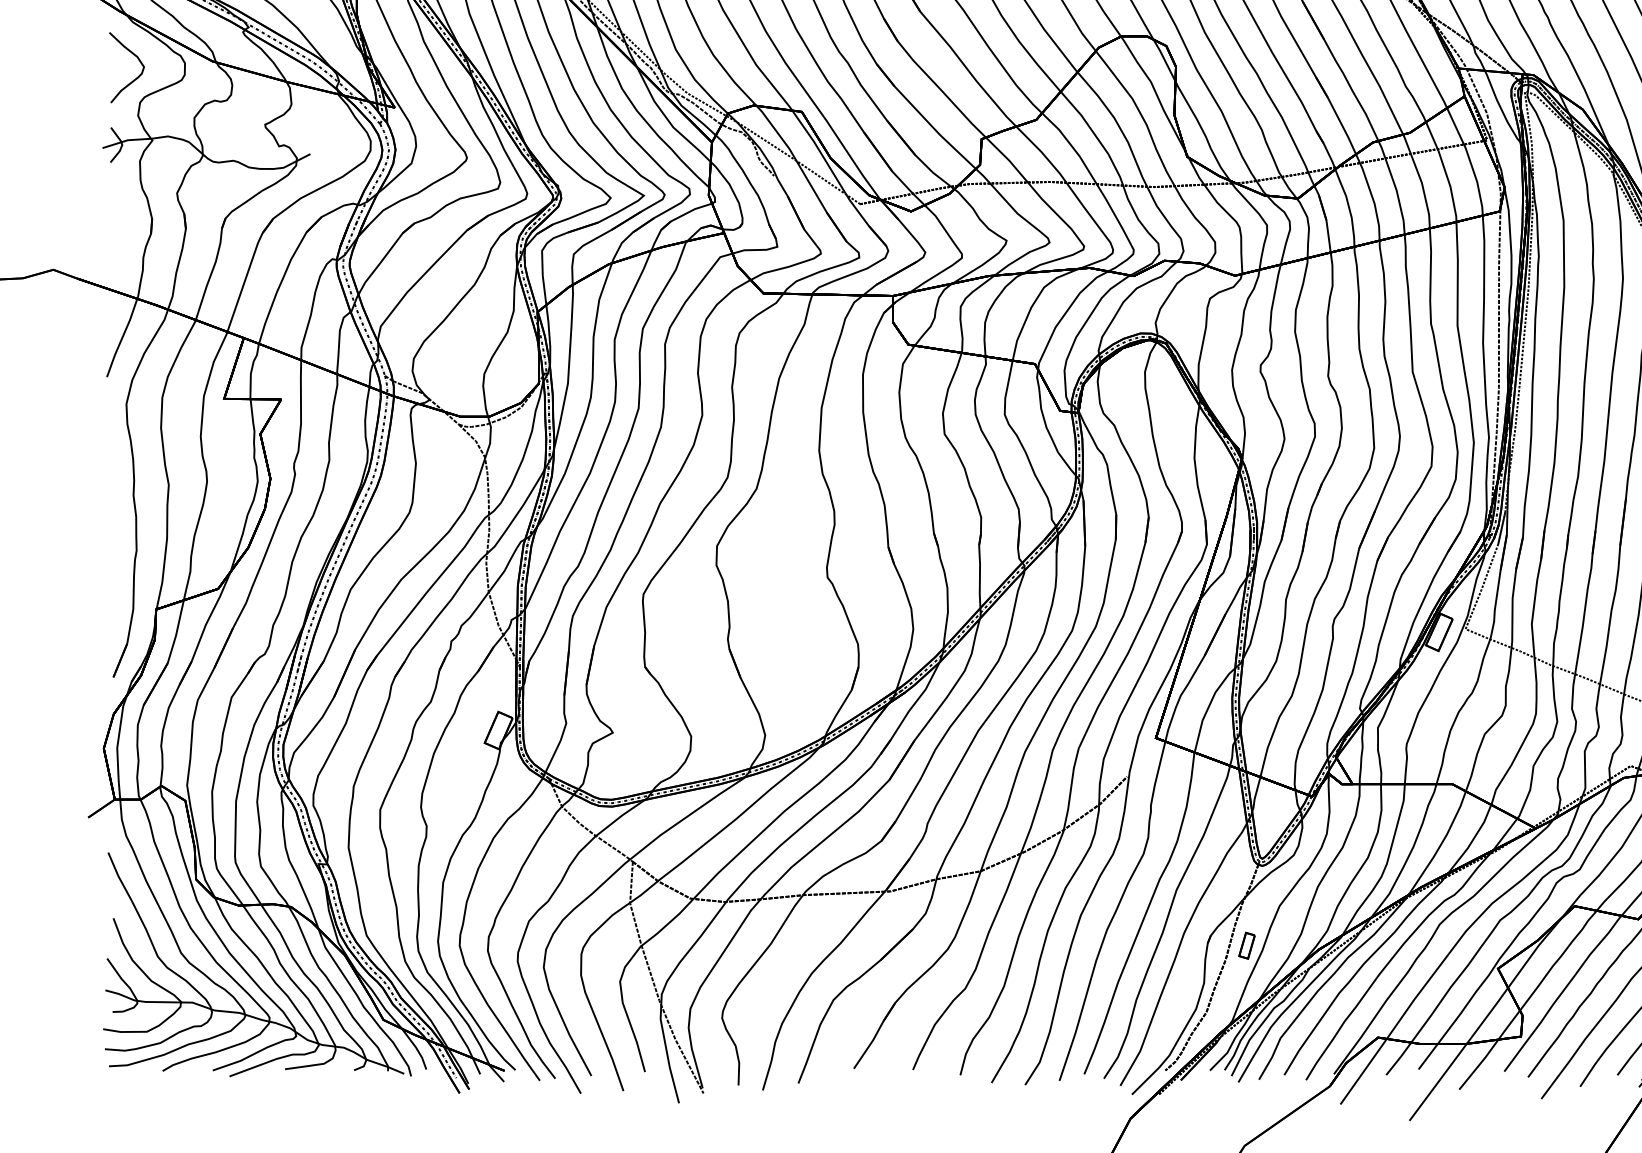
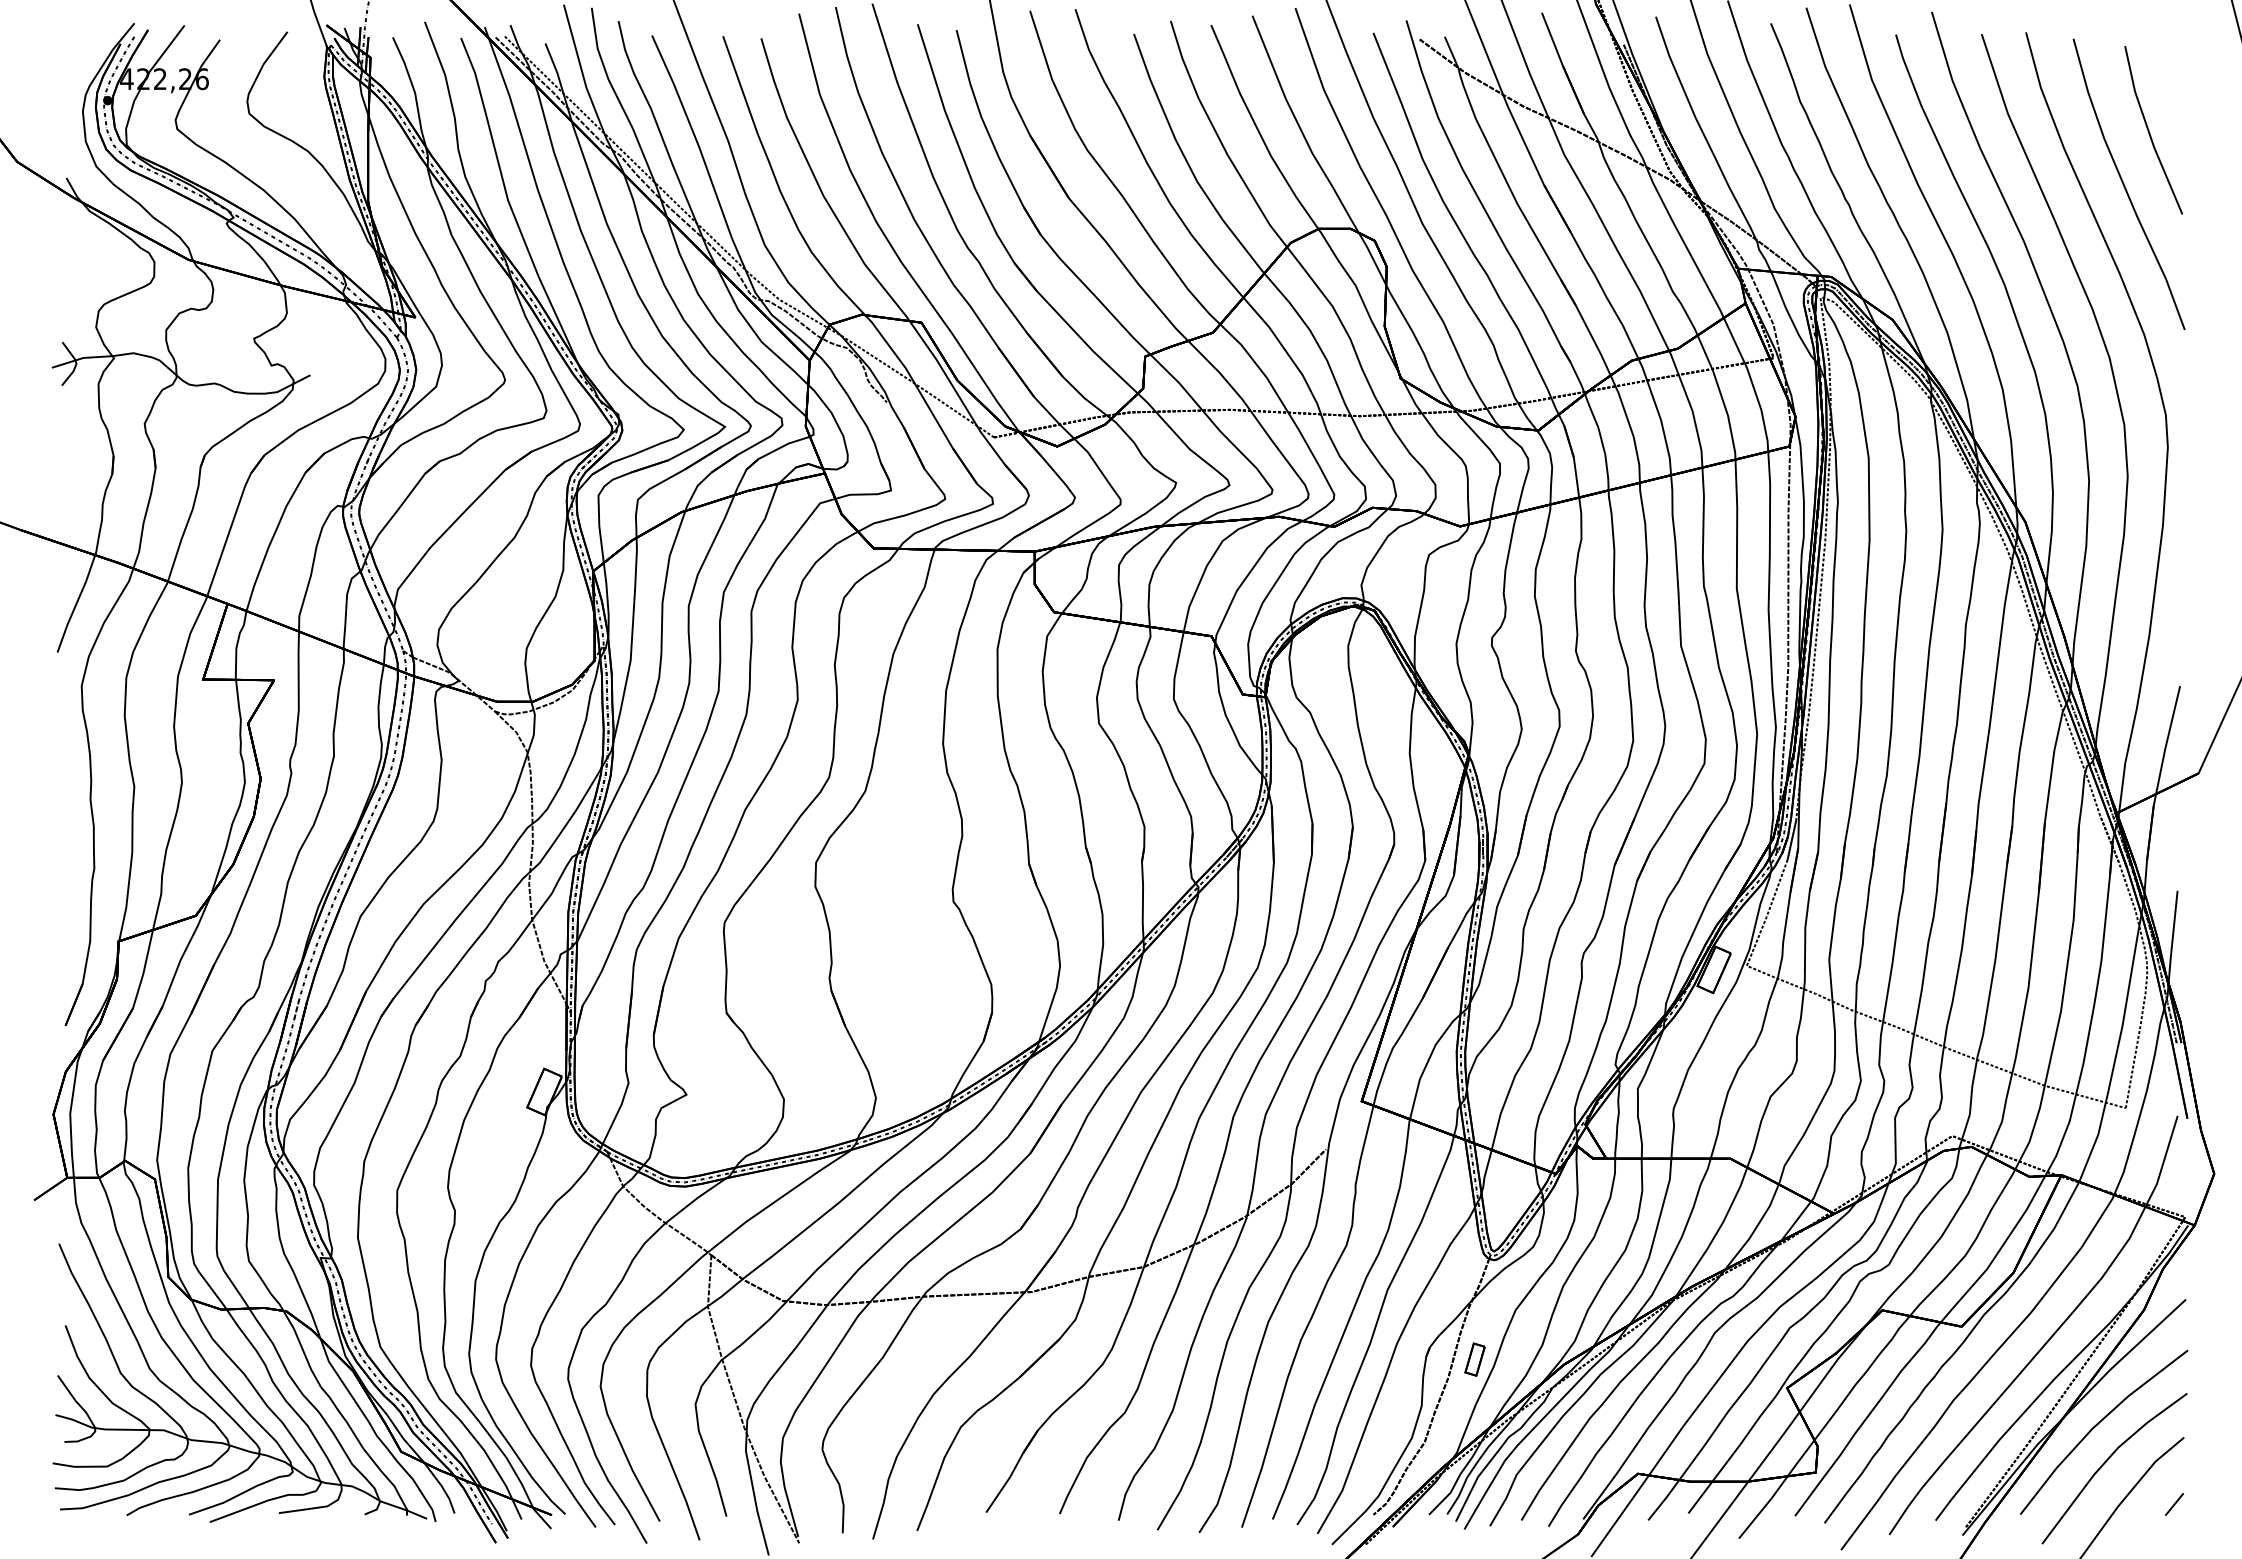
curve: (138, 60) -> (96, 258), removed

